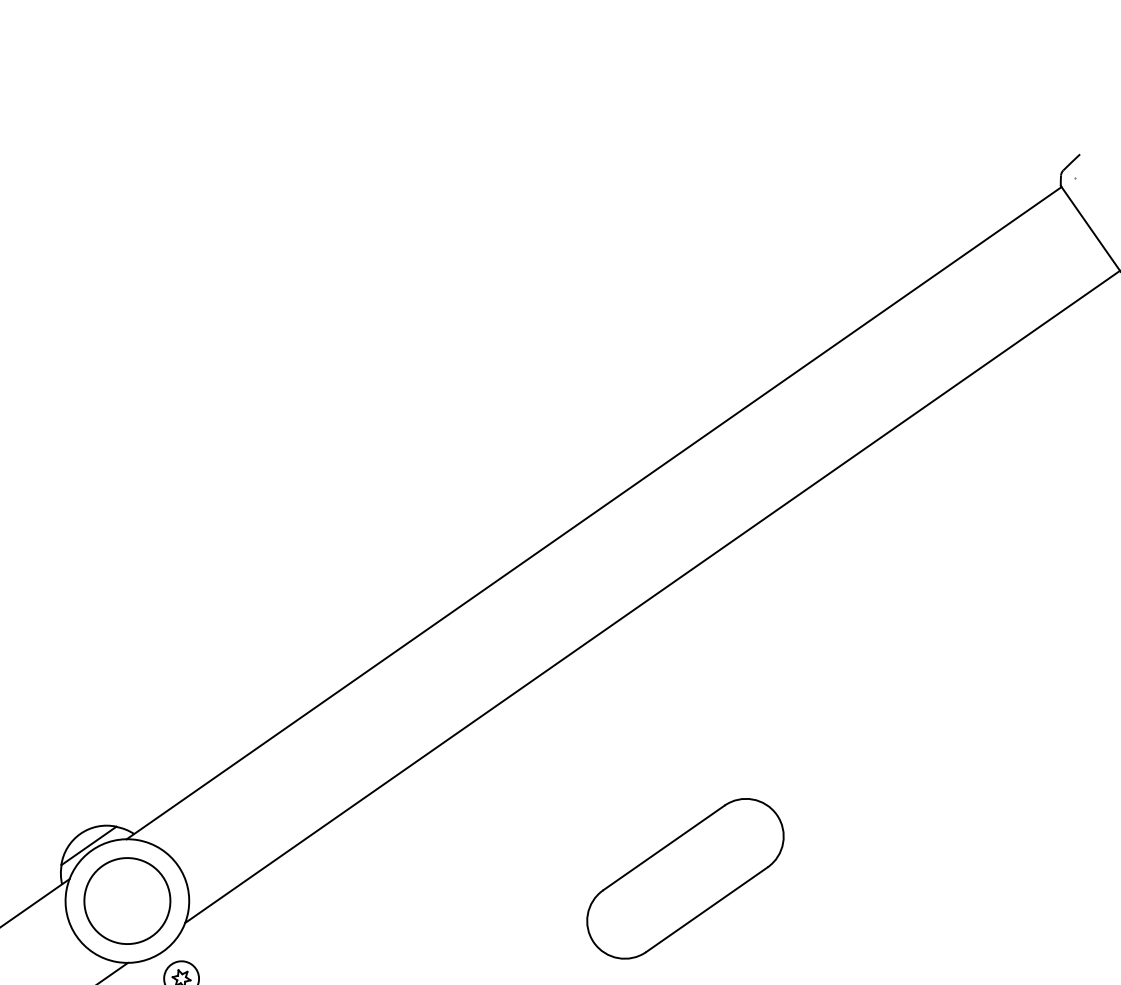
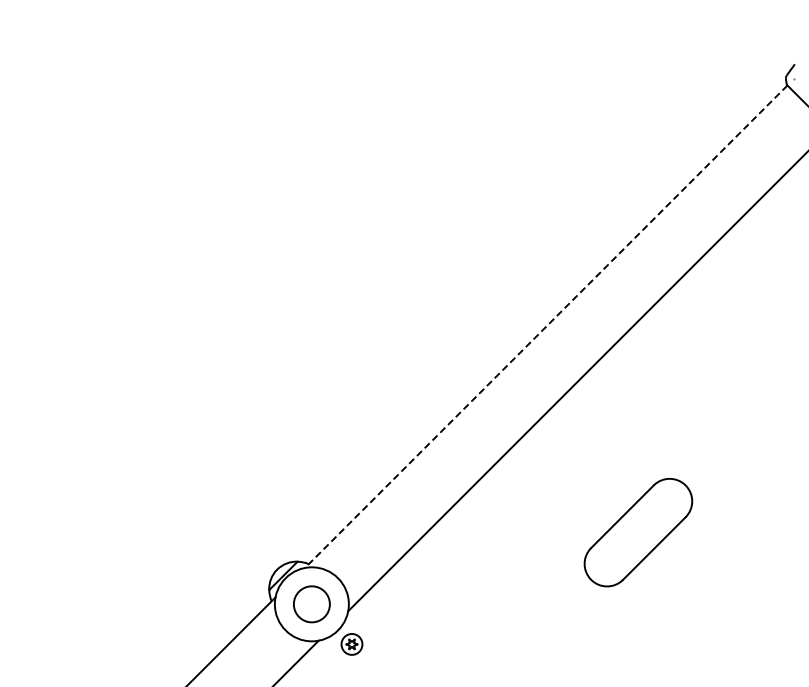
line: (592, 514) -> (545, 327), solid -> dashed
circle: (126, 901) -> (311, 604), size x0.7

